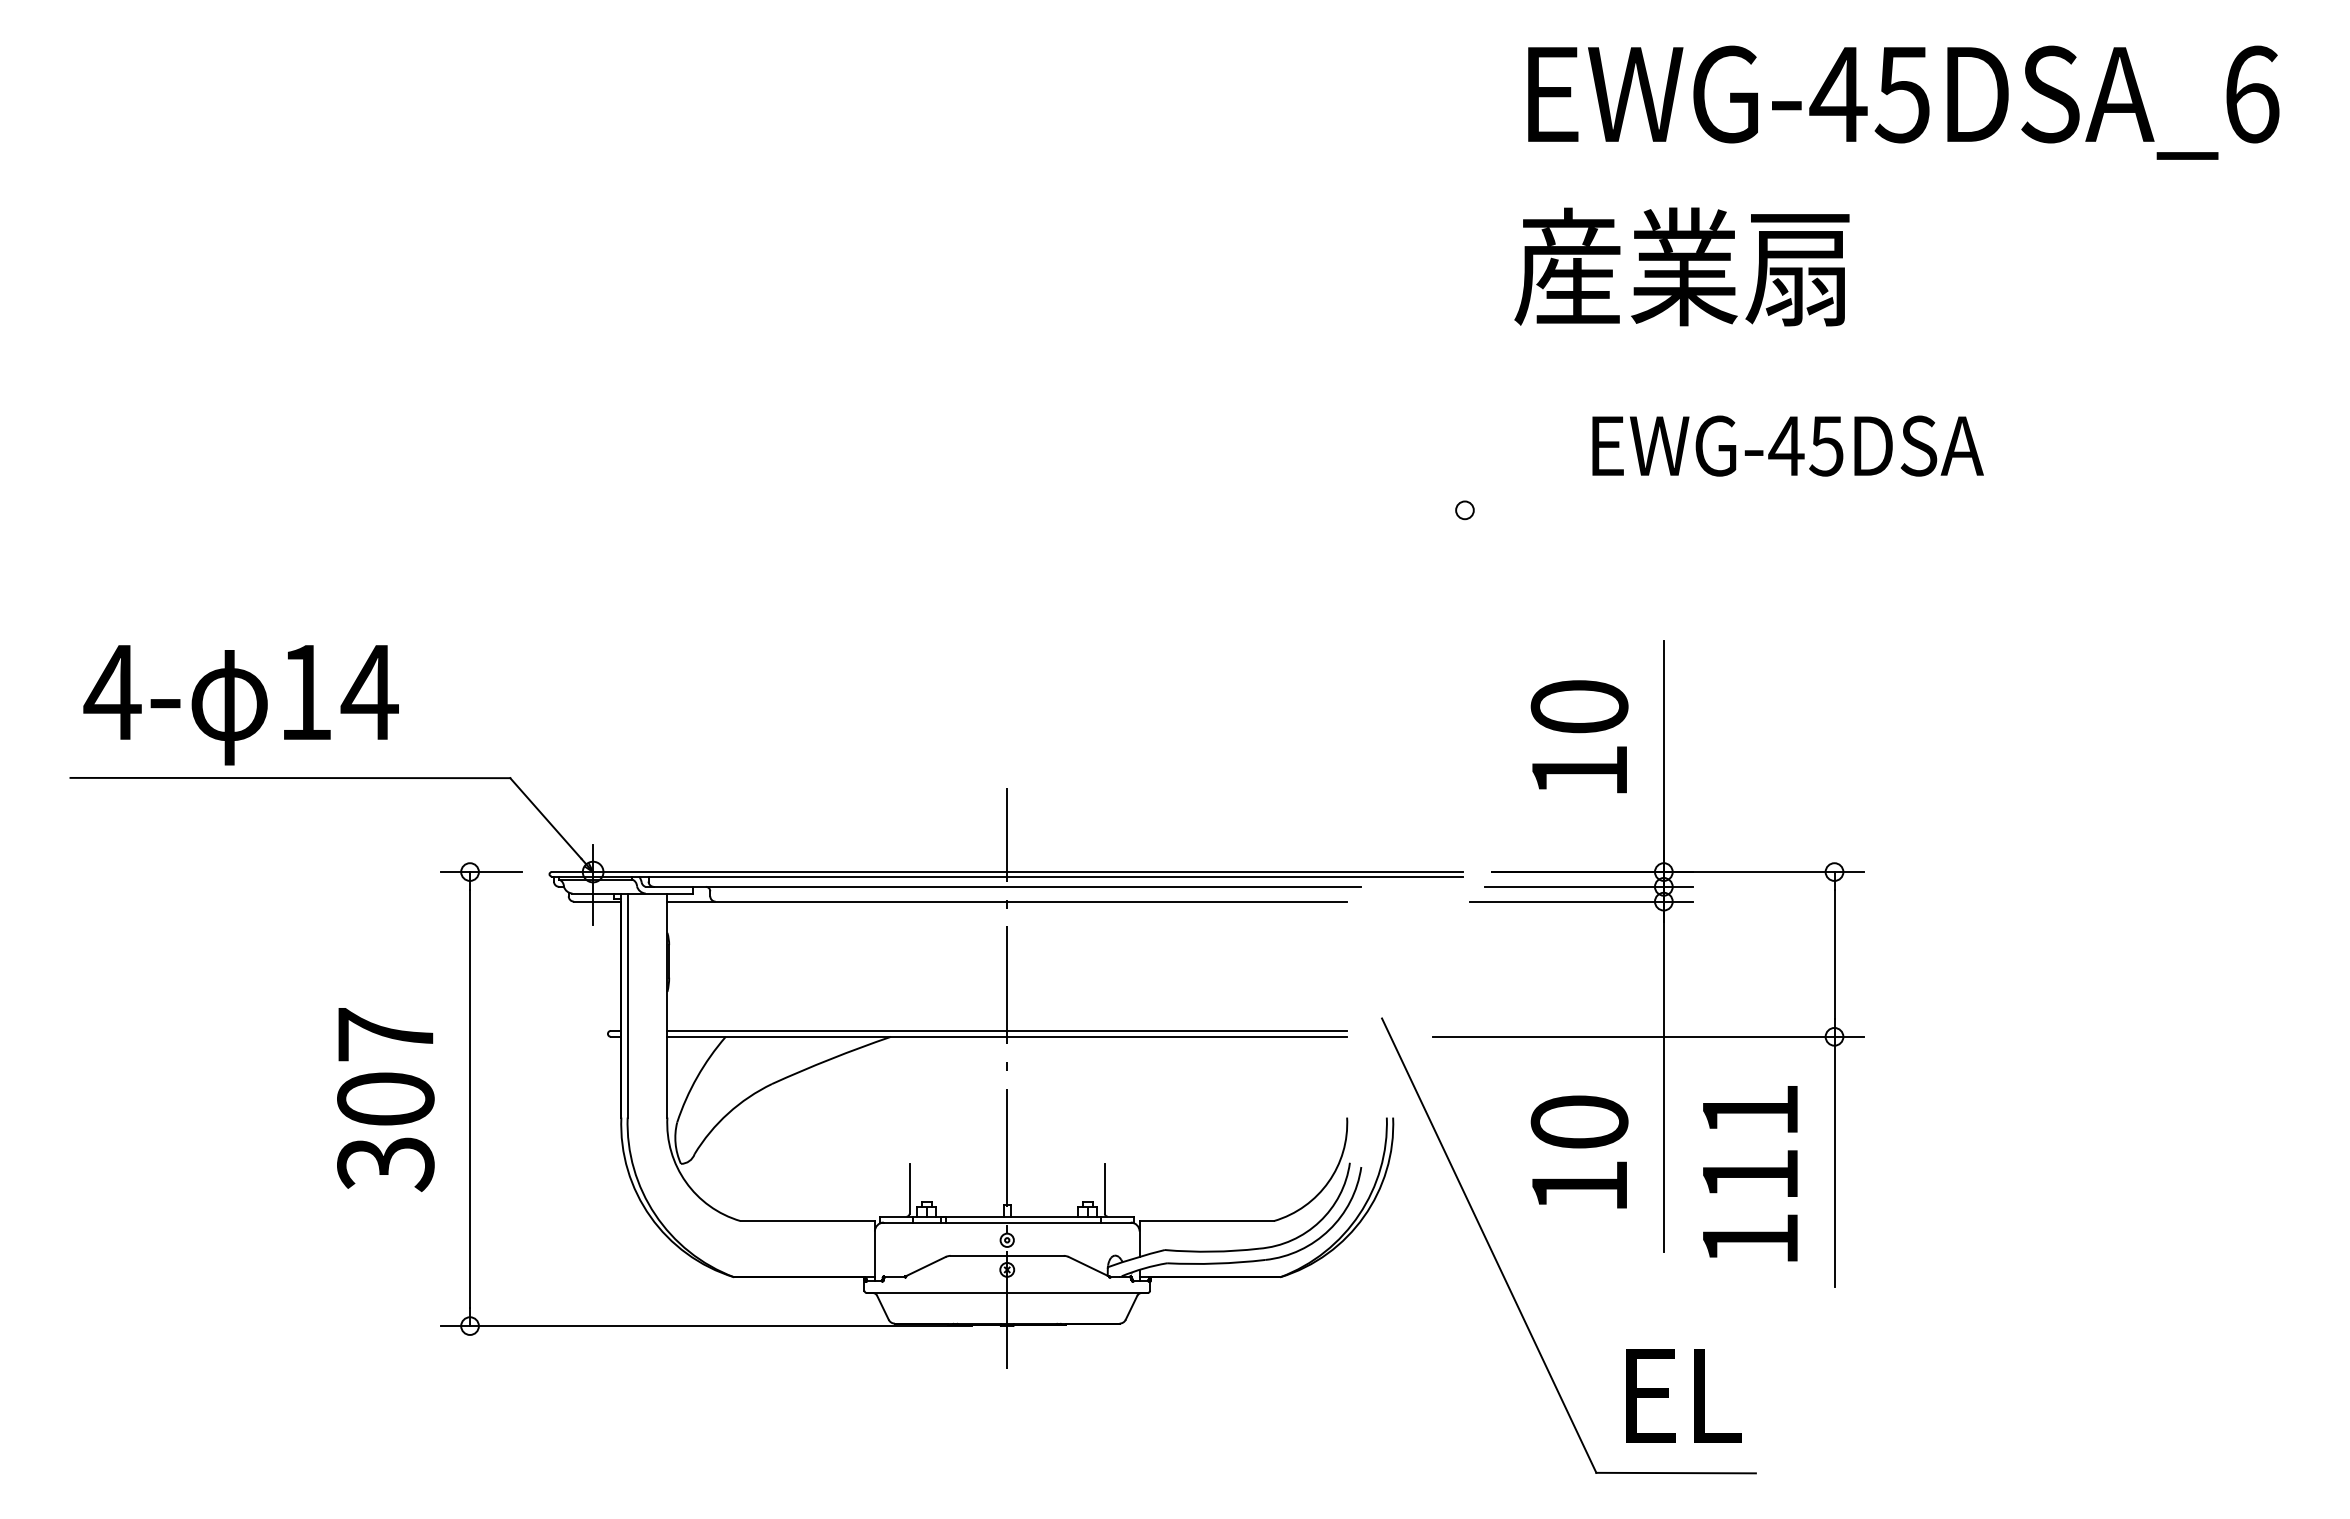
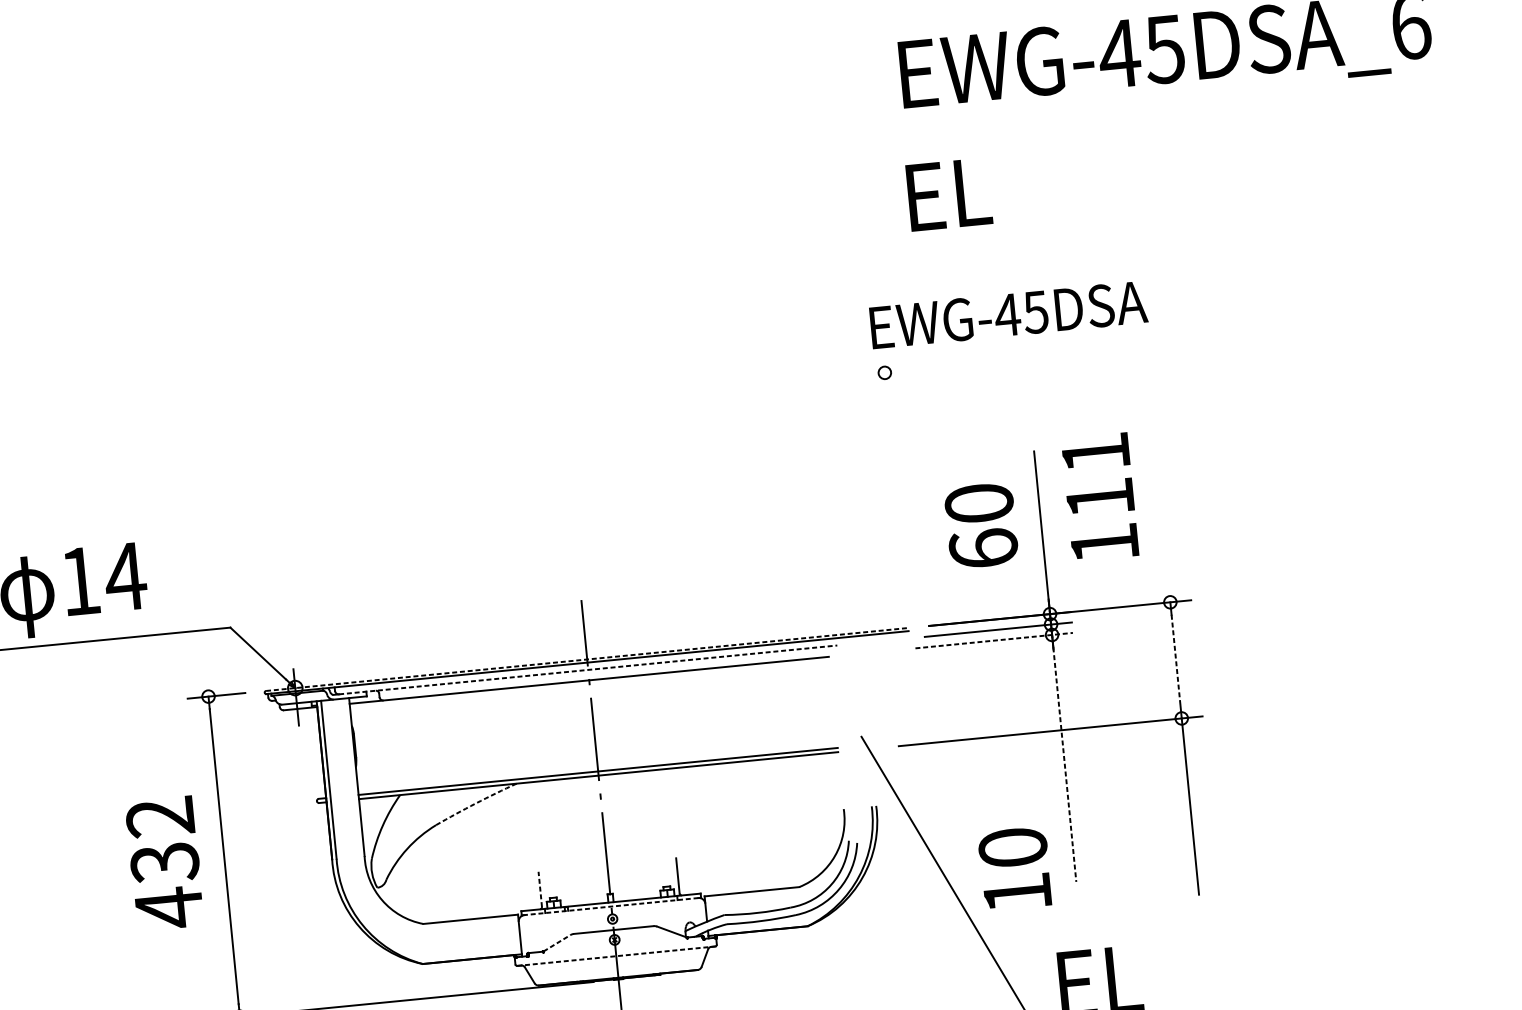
text: (1681, 266) -> (1020, 186), 産業扇 -> EL
text: (1787, 445) -> (1008, 314), moved
text: (1579, 770) -> (983, 548), 10 -> 60
line: (1007, 872) -> (587, 659), solid -> dashed
line: (1007, 886) -> (588, 669), solid -> dashed
line: (1581, 901) -> (994, 640), solid -> dashed
line: (1834, 954) -> (1176, 660), solid -> dashed
arc: (830, 1059) -> (475, 803), solid -> dashed
line: (1663, 1086) -> (1064, 765), solid -> dashed
text: (385, 1100) -> (164, 863), 307 -> 432
text: (1579, 1151) -> (1014, 868), moved
text: (1750, 1173) -> (1100, 497), moved
line: (909, 1188) -> (540, 889), solid -> dashed
line: (1006, 1222) -> (610, 906), solid -> dashed
line: (926, 1266) -> (557, 943), solid -> dashed
line: (1007, 1292) -> (616, 955), solid -> dashed

